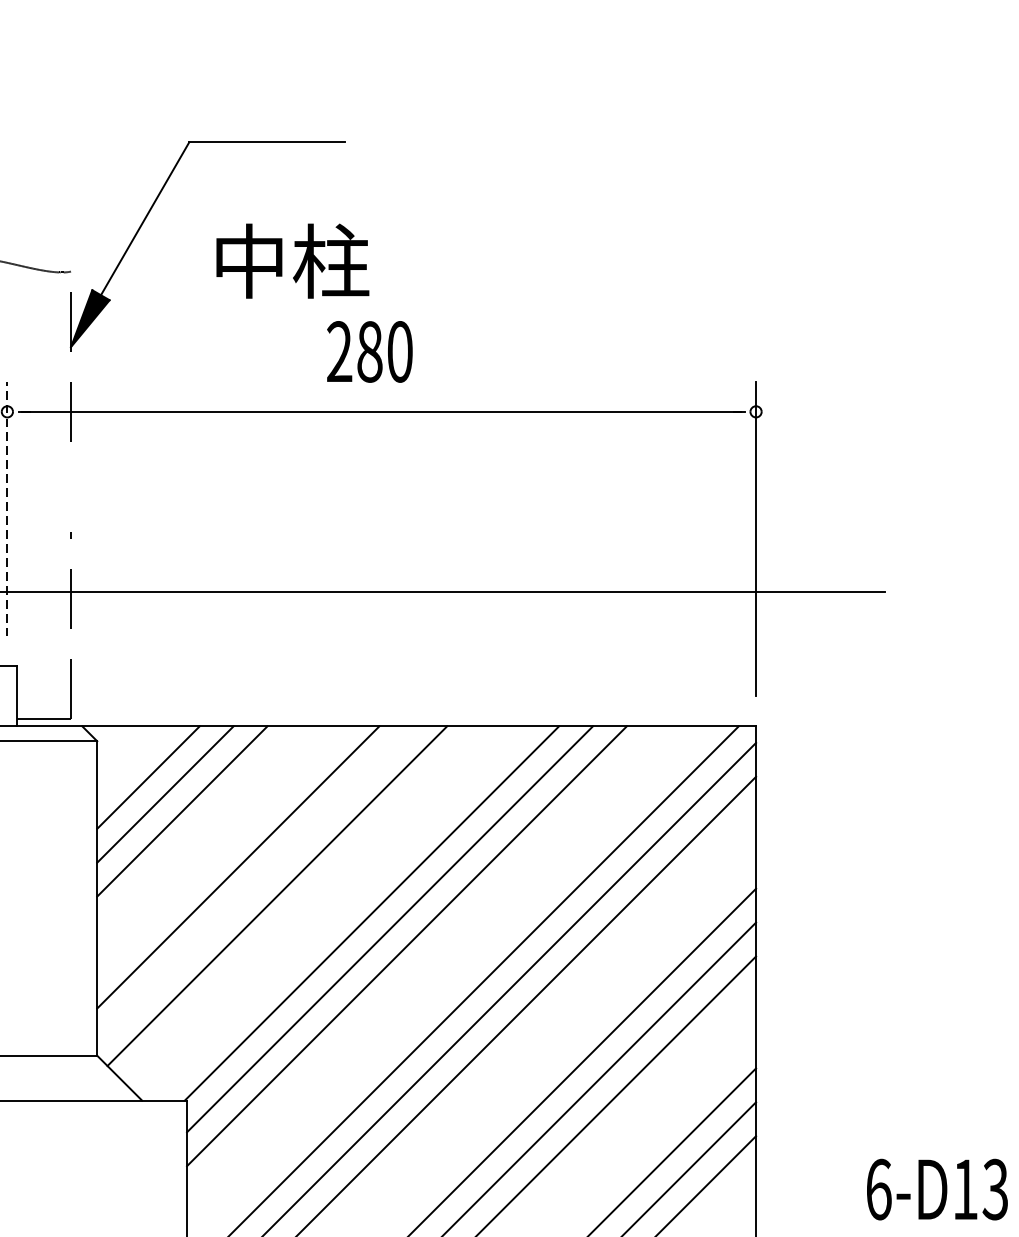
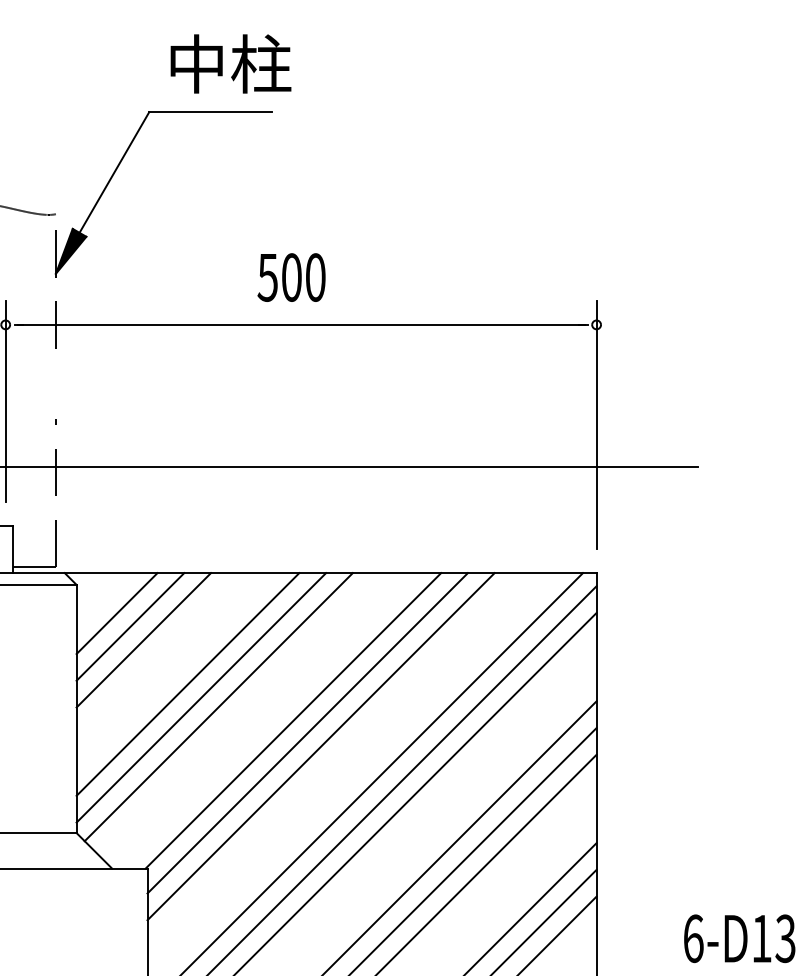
text: (292, 260) -> (230, 63), moved
text: (354, 351) -> (279, 277), 280 -> 500
line: (7, 508) -> (5, 401), dashed -> solid
line: (255, 883) -> (201, 697), added

